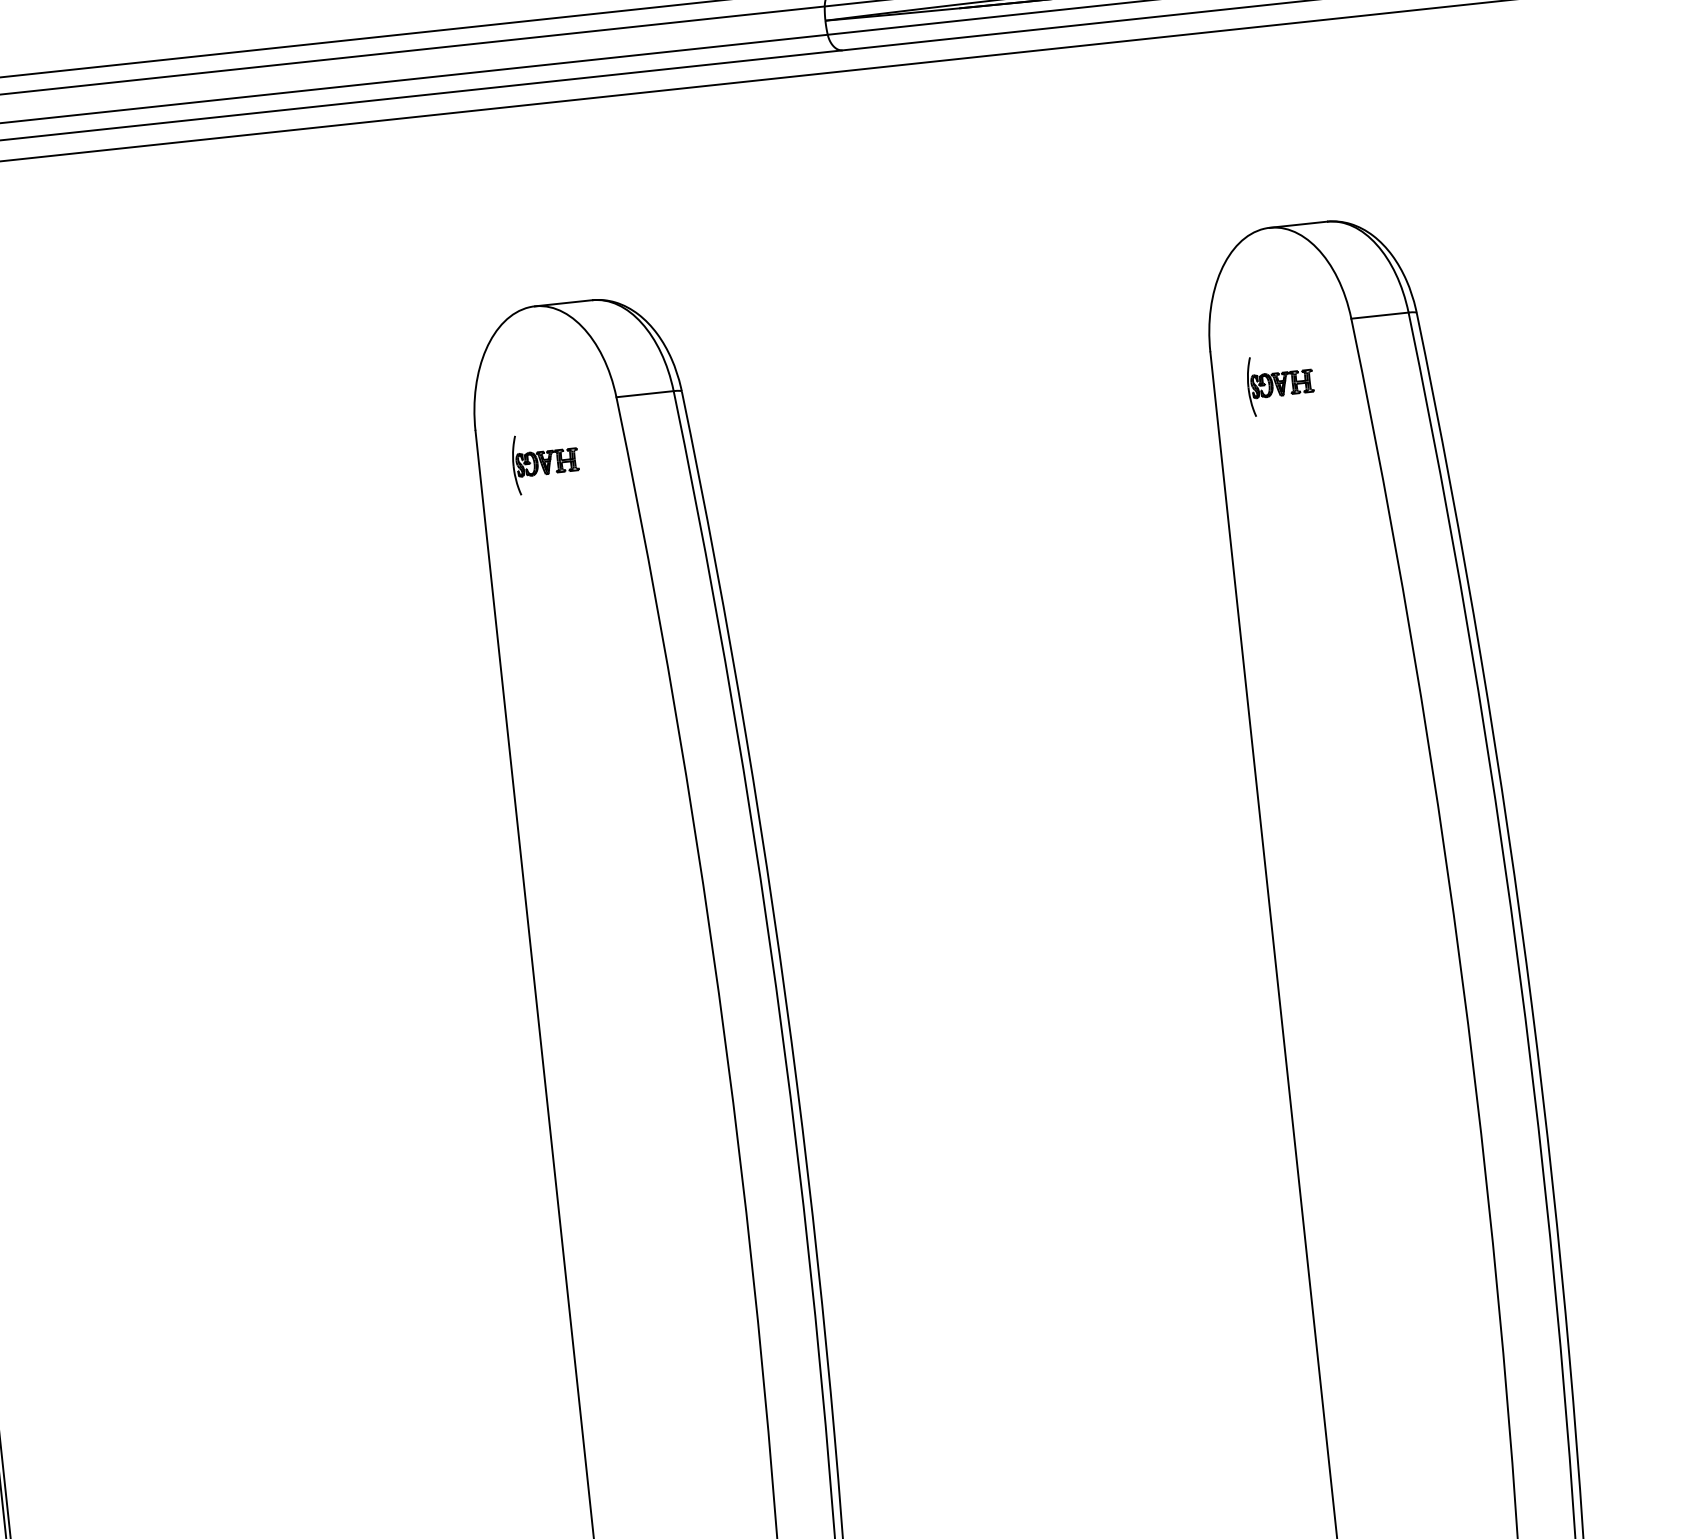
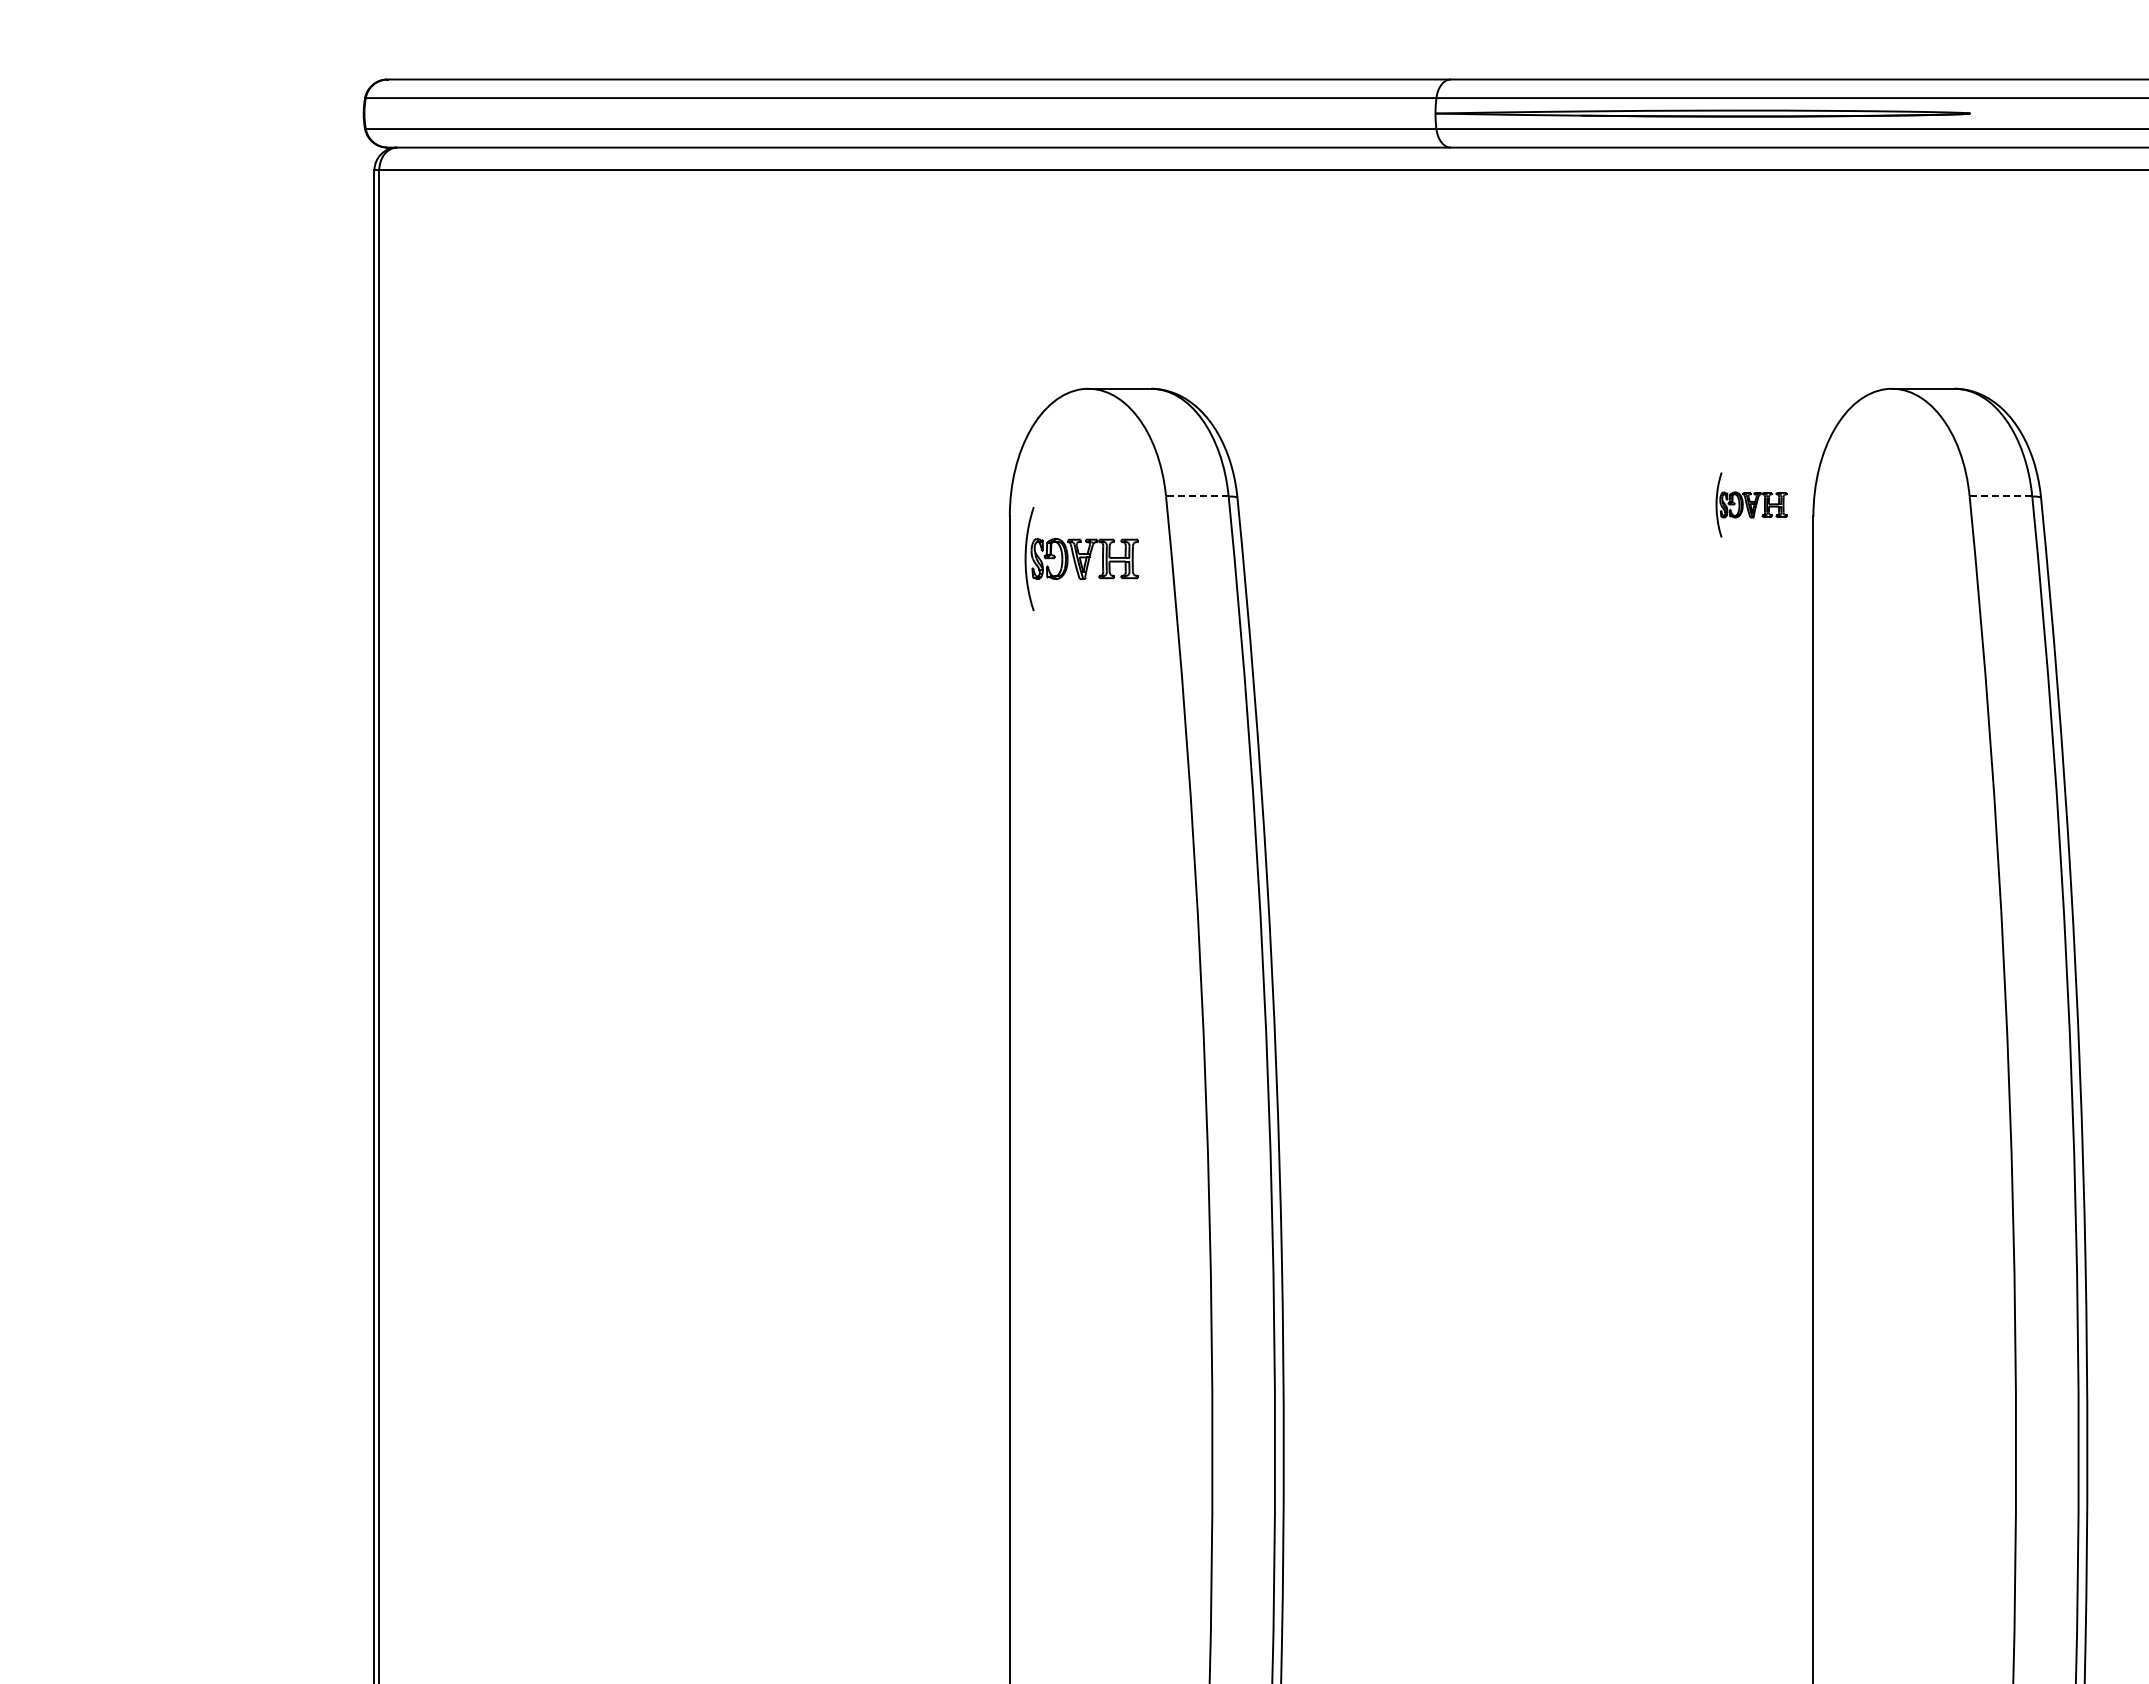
line: (1379, 315) -> (2000, 496), solid -> dashed
part: (1280, 383) -> (1751, 504), moved
line: (644, 394) -> (1196, 496), solid -> dashed
part: (546, 462) -> (1082, 558), size x1.6

